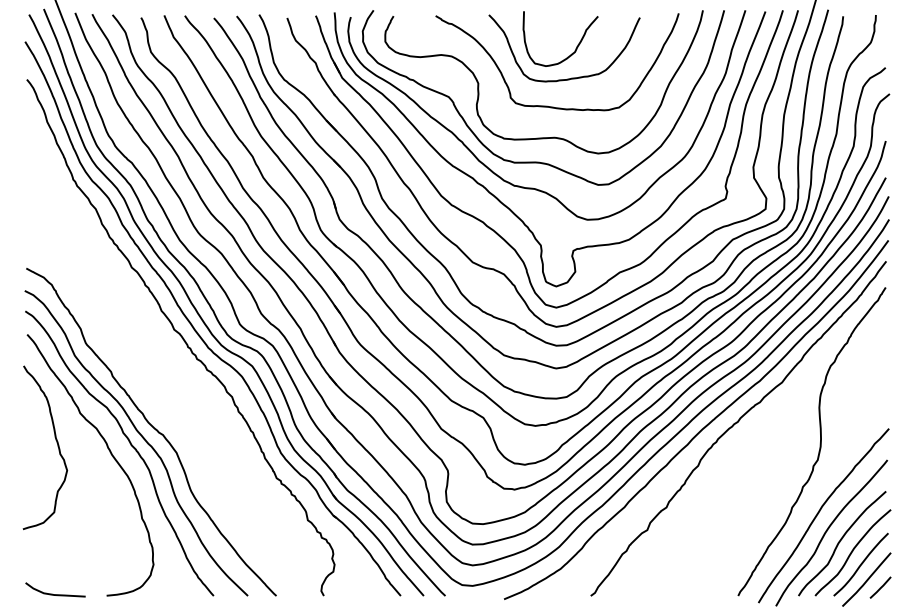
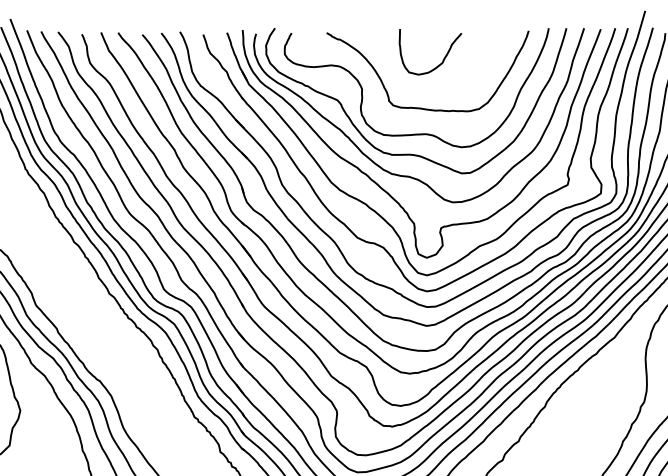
curve: (571, 77) -> (439, 84), removed

